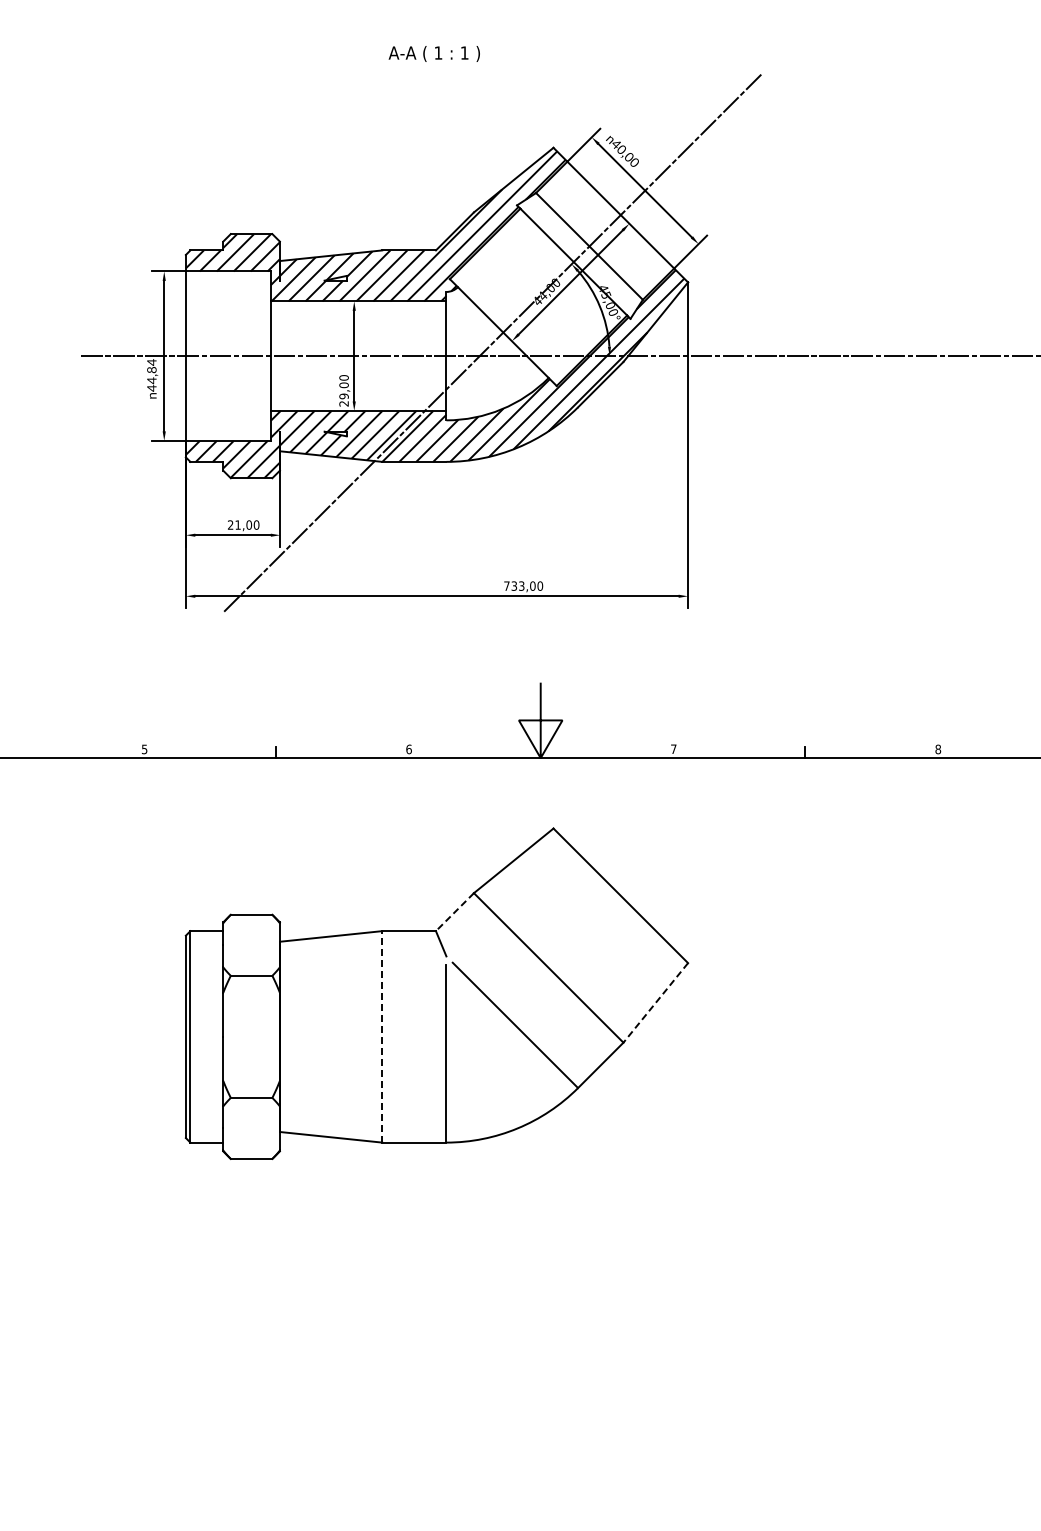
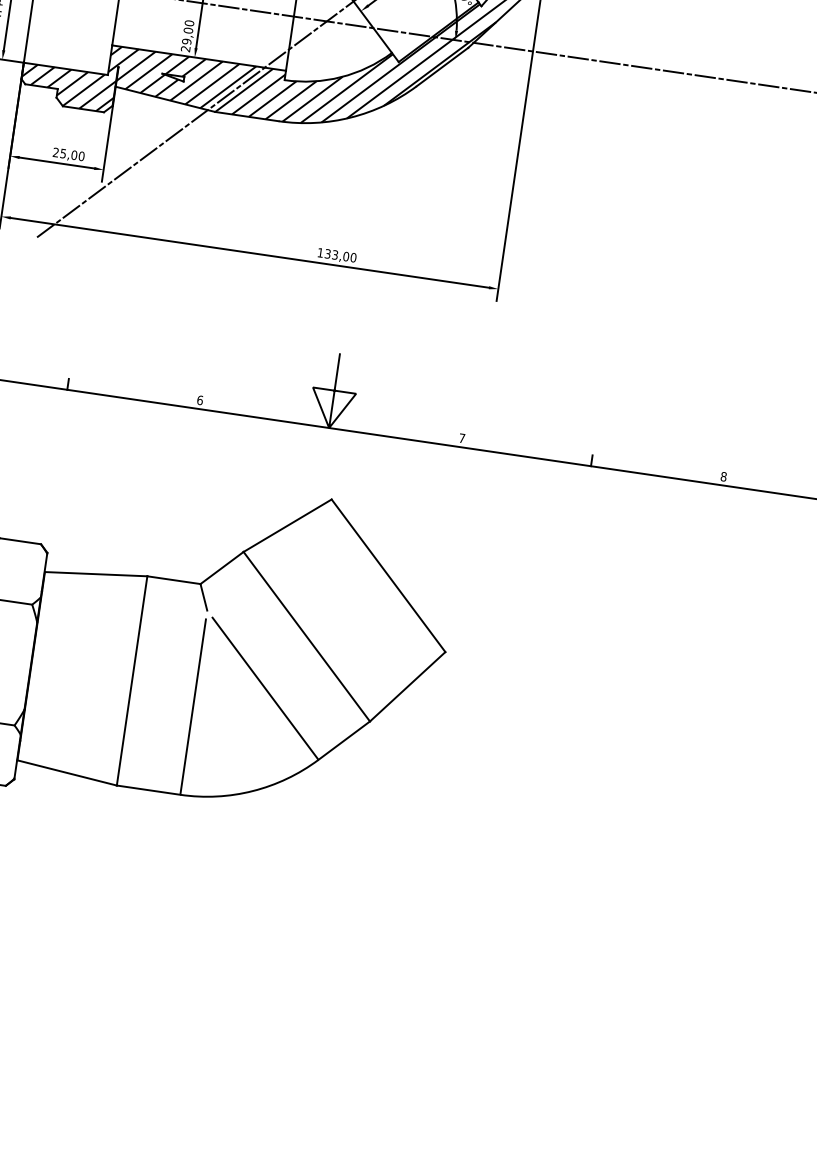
text: (237, 524) -> (62, 153), 21,00 -> 25,00
text: (506, 585) -> (320, 252), 733,00 -> 133,00
line: (454, 912) -> (221, 568), dashed -> solid
line: (655, 1003) -> (407, 687), dashed -> solid
line: (382, 1036) -> (132, 680), dashed -> solid

